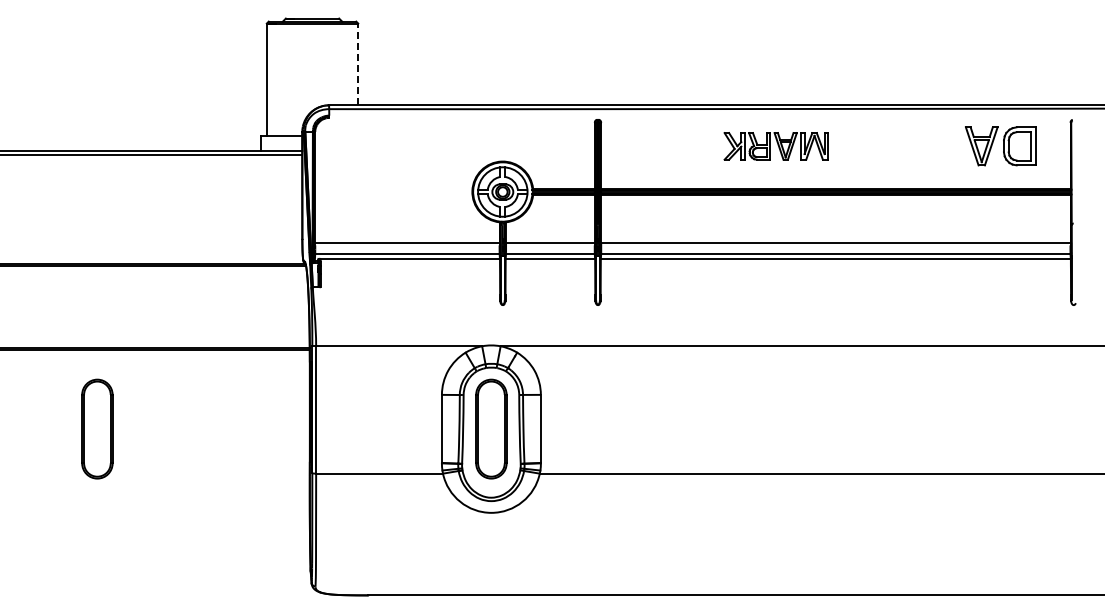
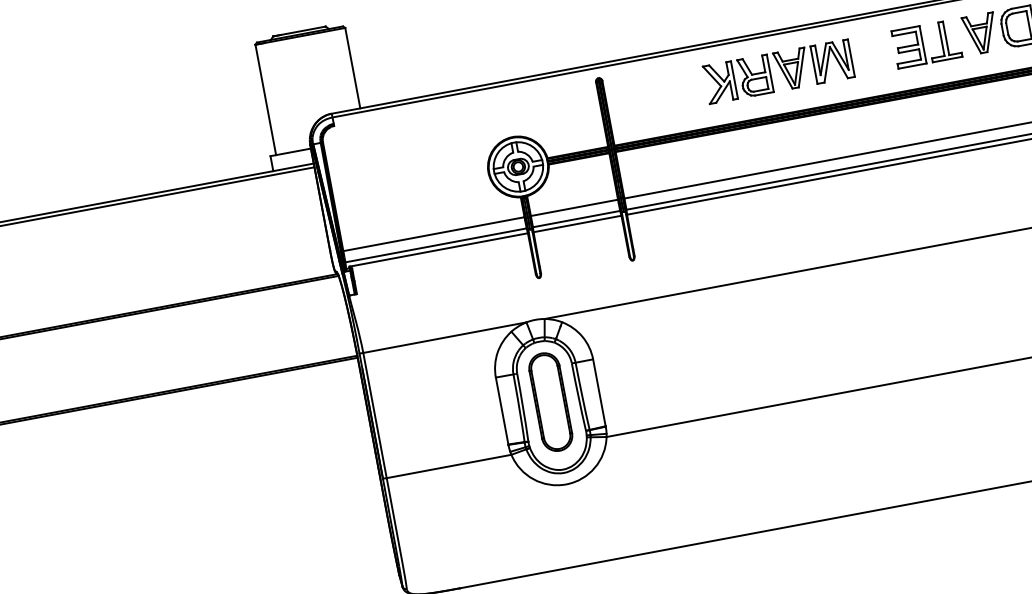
line: (358, 64) -> (353, 68), dashed -> solid
part: (927, 145) -> (927, 43), added
part: (775, 146) -> (778, 72), size x1.43
part: (97, 428) -> (163, 473), removed

